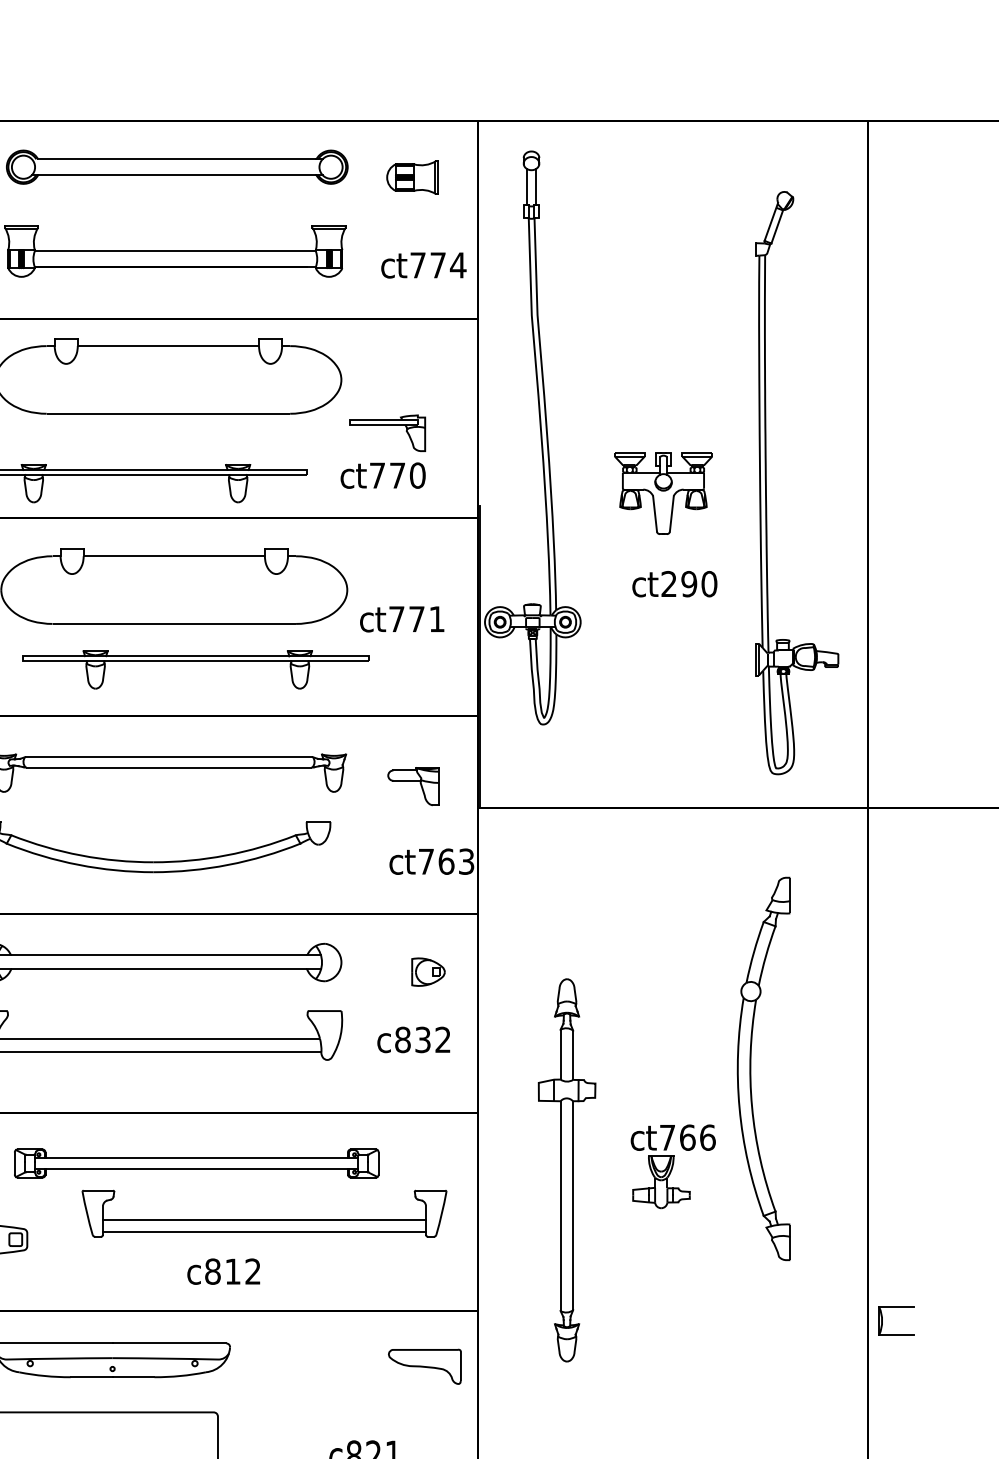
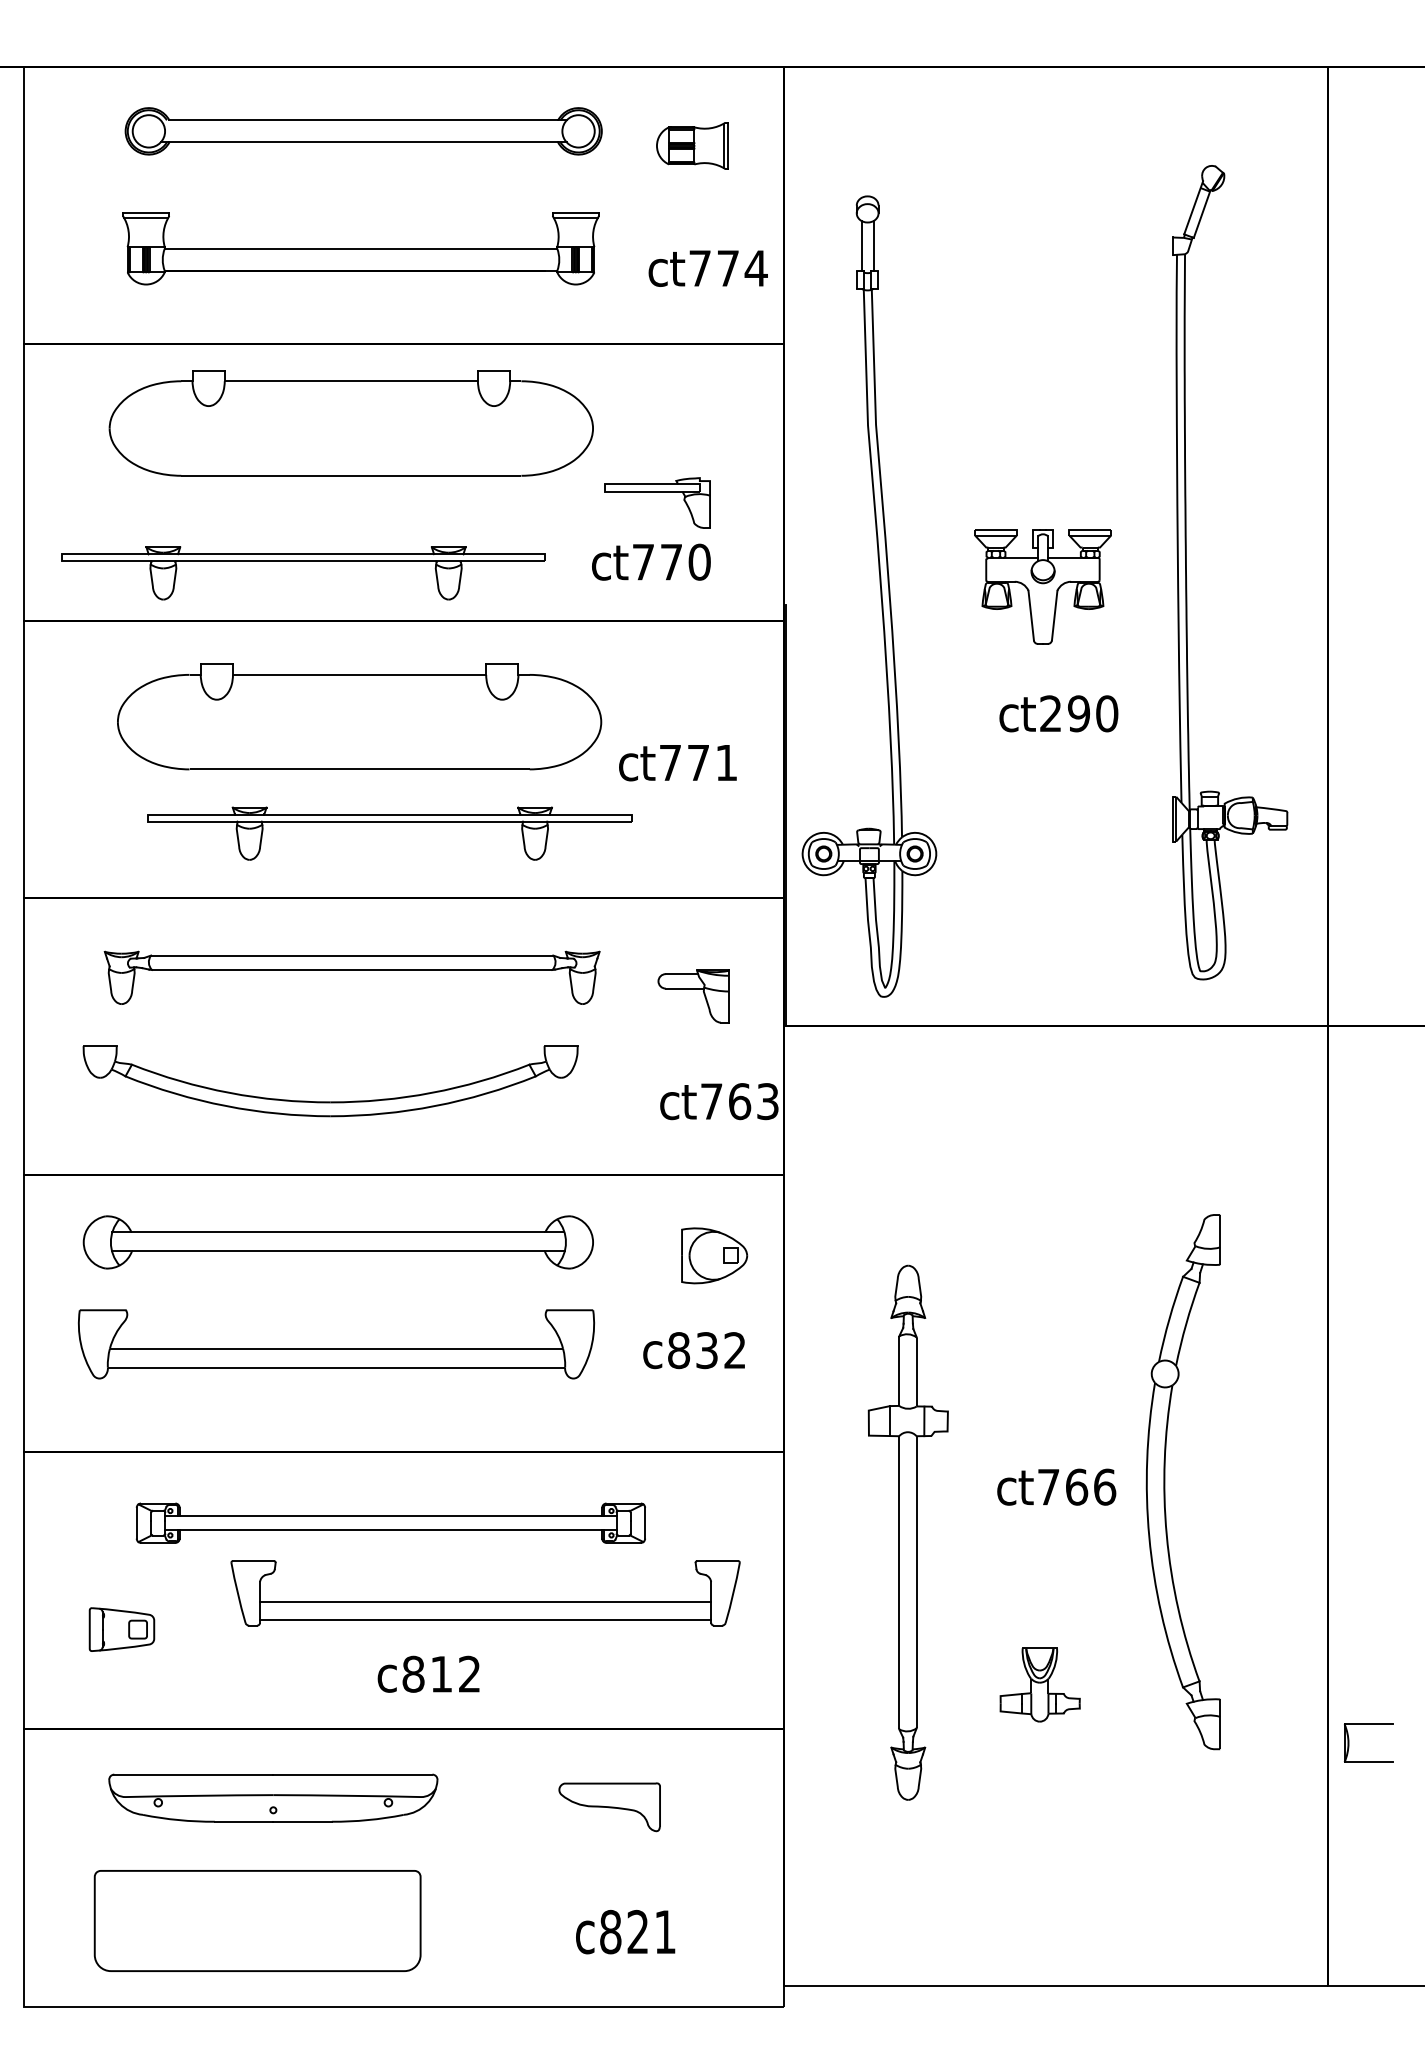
part: (540, 437) -> (880, 596), moved
part: (428, 971) -> (714, 1255), size x1.43
part: (751, 1069) -> (1165, 1482), moved
part: (660, 1181) -> (1039, 1684), moved
part: (424, 1367) -> (609, 1807), moved

